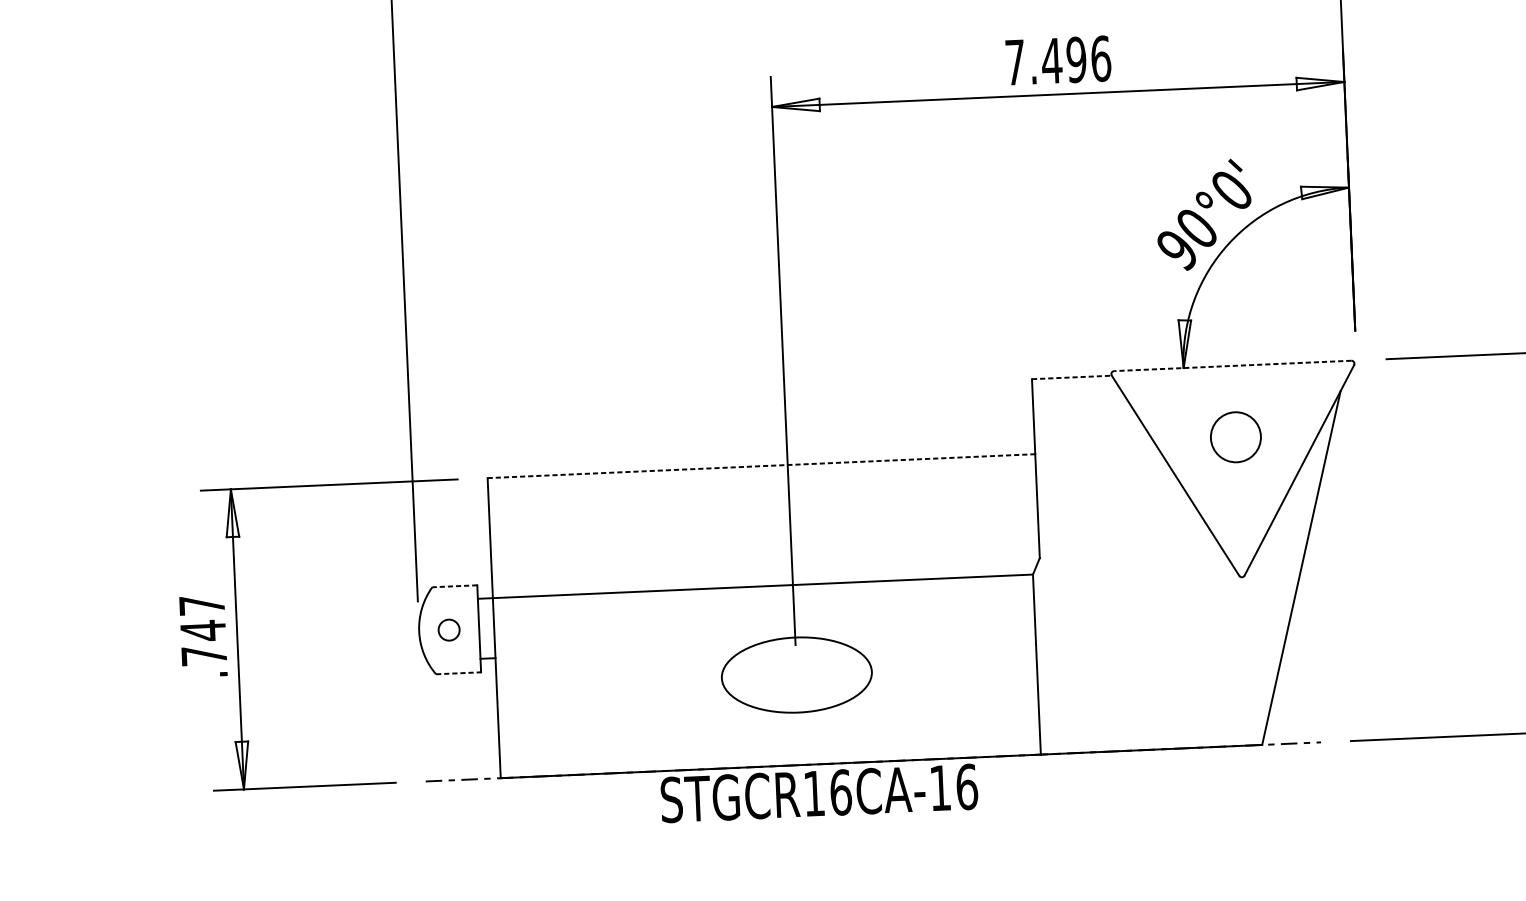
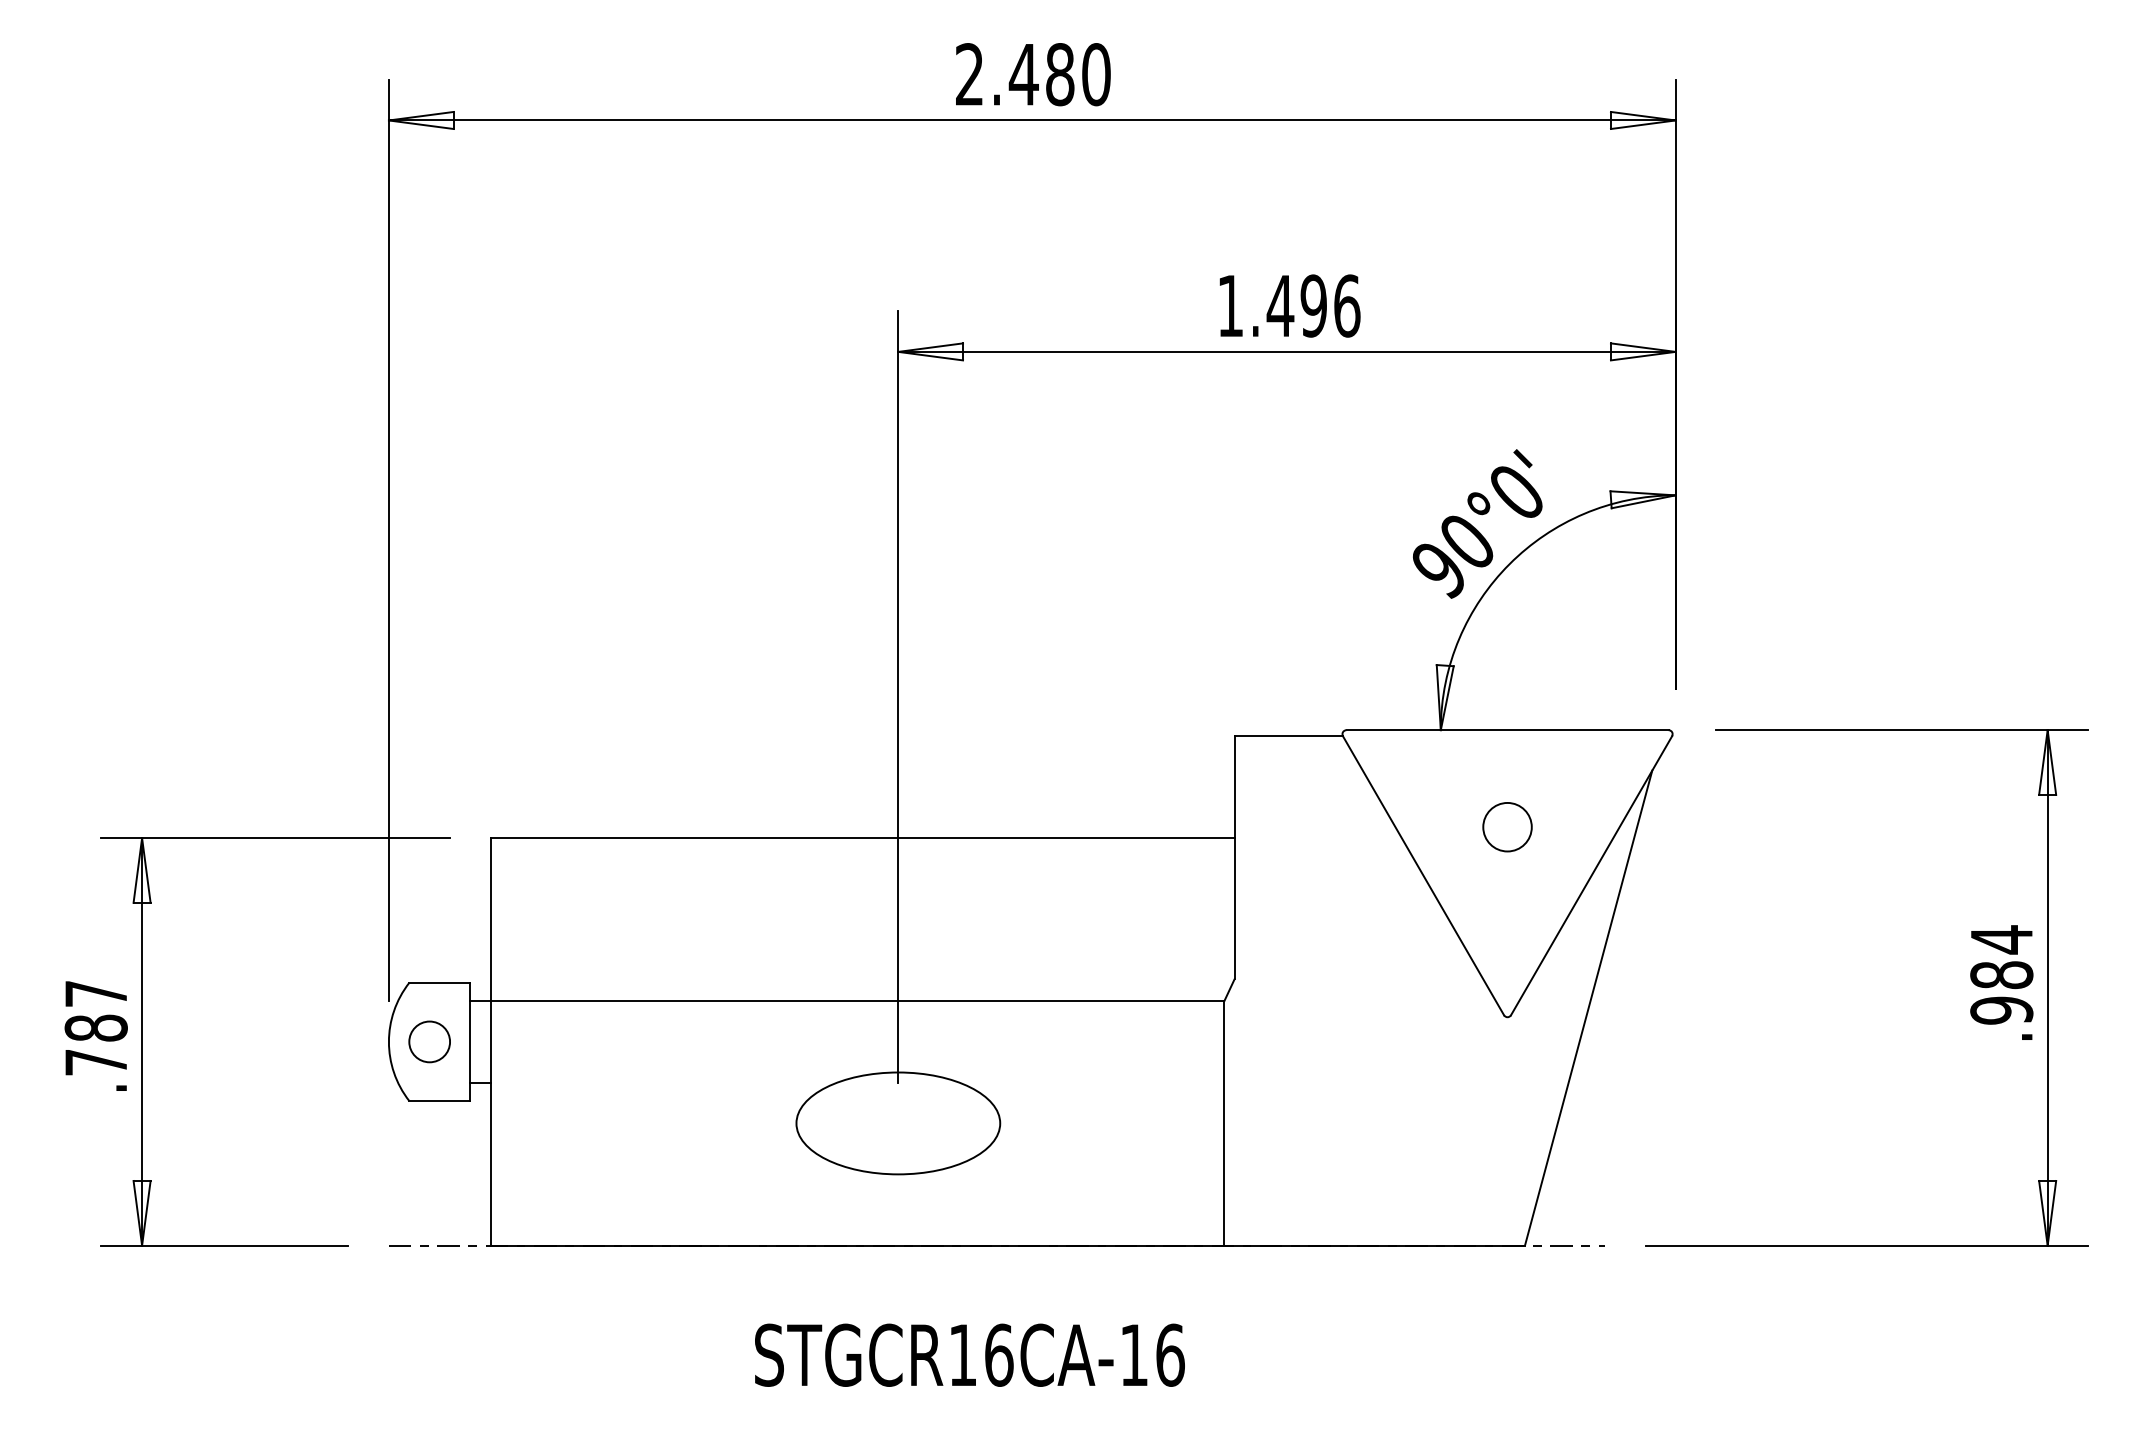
text: (1015, 62) -> (1230, 305), 7.496 -> 1.496
line: (1232, 366) -> (1507, 730), dashed -> solid
line: (1072, 377) -> (1289, 736), dashed -> solid
circle: (1235, 437) -> (1507, 827), size x0.71
line: (761, 466) -> (862, 838), dashed -> solid
line: (454, 586) -> (439, 982), dashed -> solid
circle: (449, 629) -> (429, 1041), size x1.43
text: (202, 630) -> (95, 1028), .747 -> .787
line: (458, 673) -> (439, 1101), dashed -> solid
text: (819, 792) -> (969, 1354), moved

